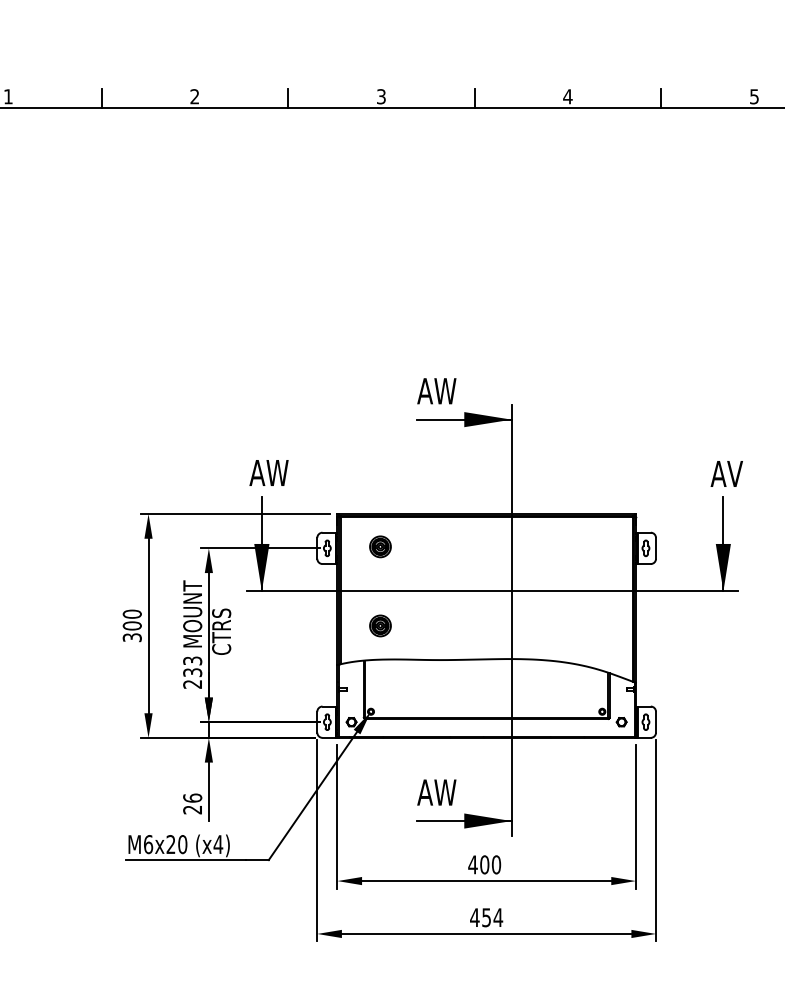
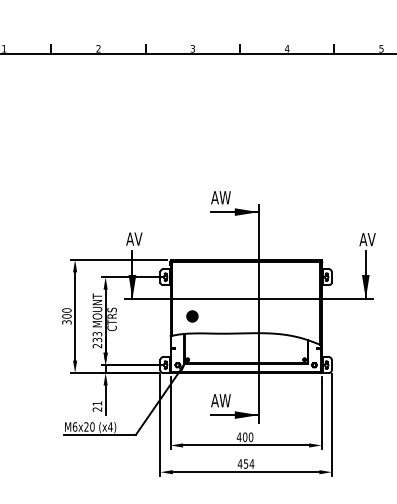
text: (275, 471) -> (139, 238), AW -> AV
part: (380, 546) -> (192, 276), removed
text: (192, 798) -> (97, 403), 26 -> 21

